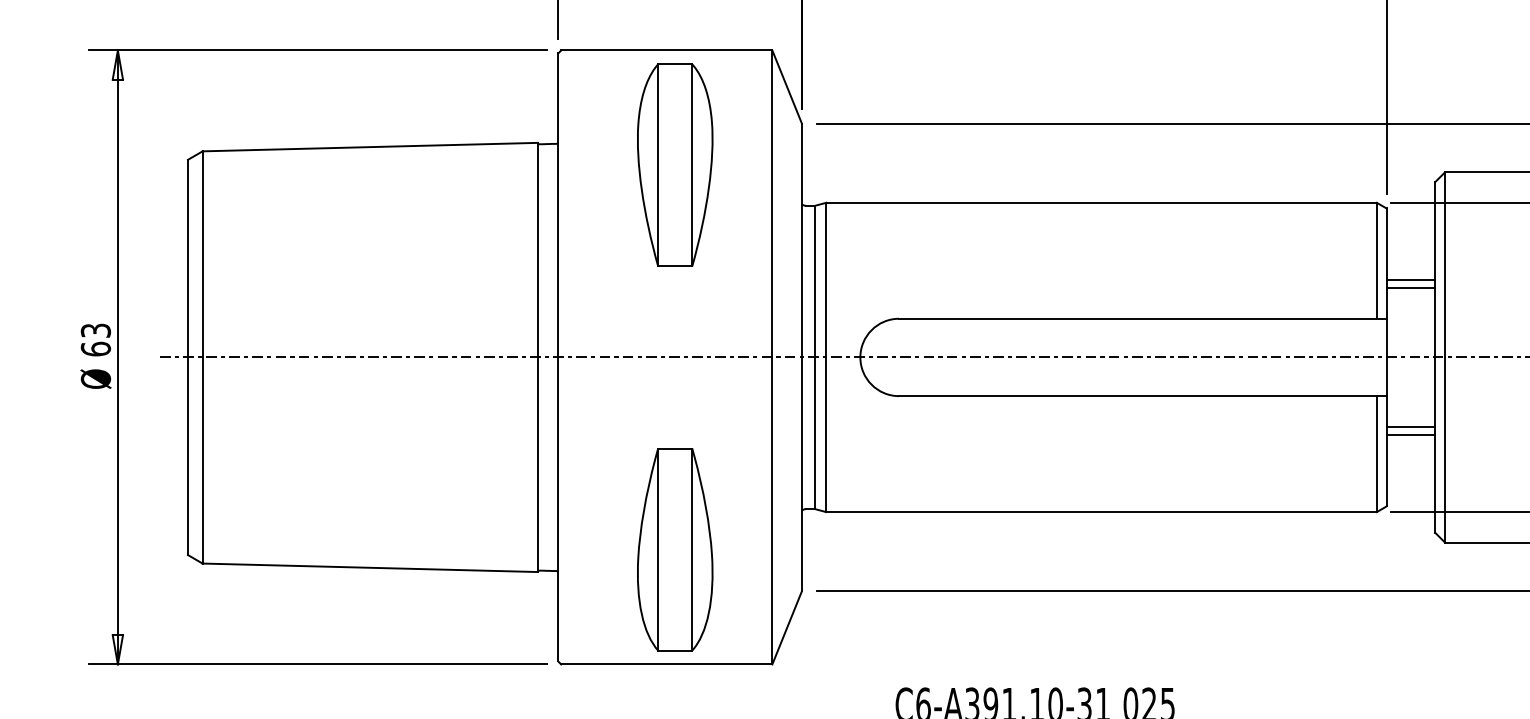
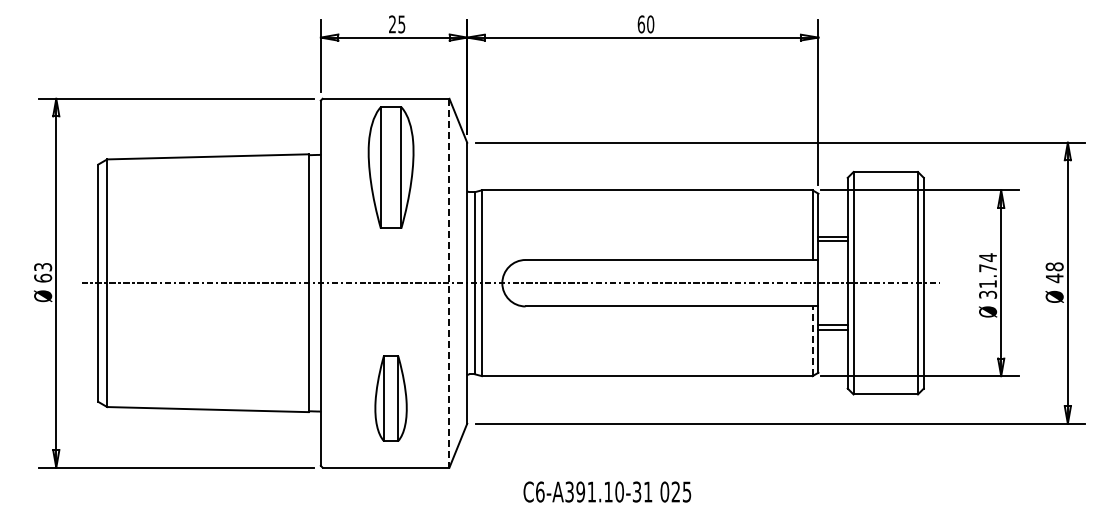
line: (772, 357) -> (449, 283), solid -> dashed
line: (1376, 454) -> (812, 341), solid -> dashed
part: (674, 549) -> (390, 398), size x0.7

